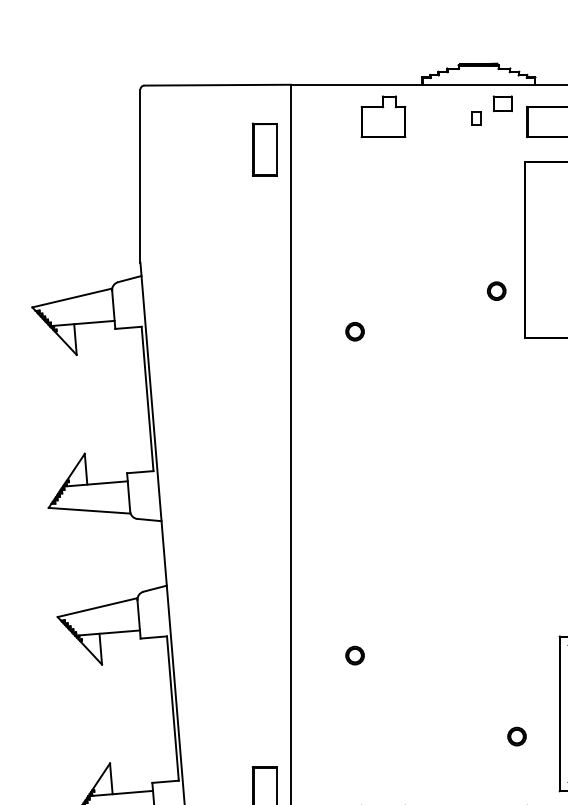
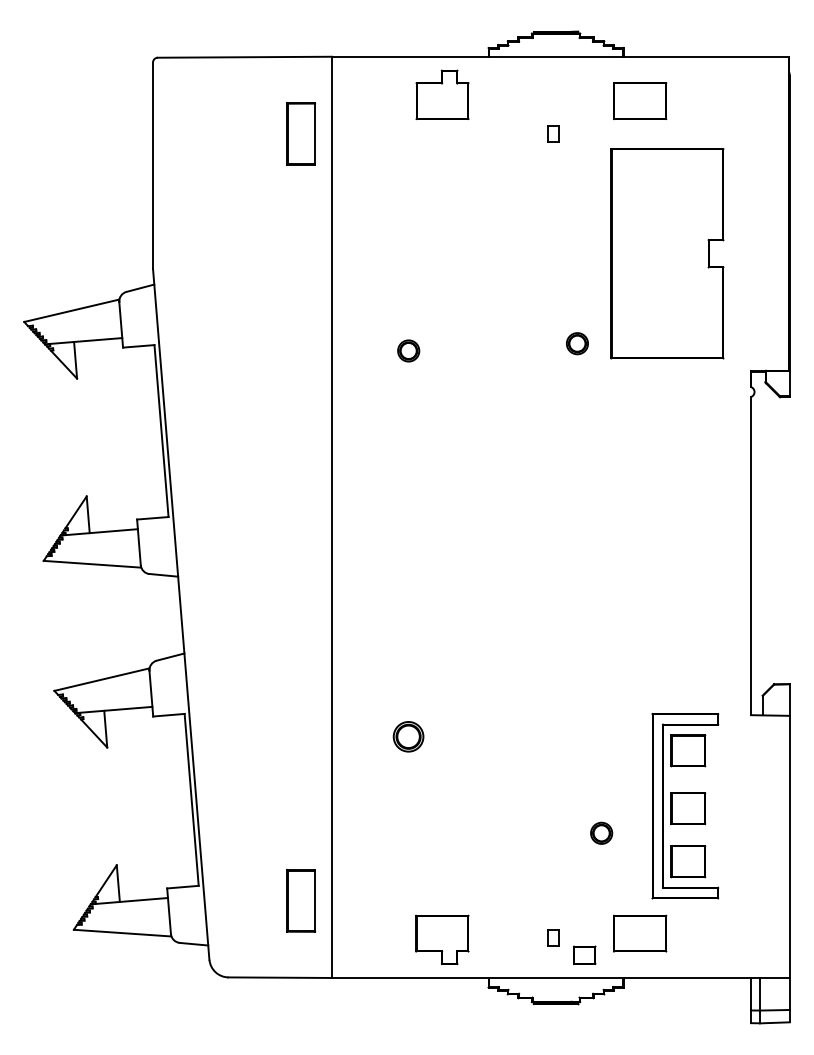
part: (502, 103) -> (584, 79), removed
part: (476, 118) -> (553, 133), moved
part: (496, 291) -> (577, 343), moved
part: (354, 655) -> (408, 736), size x1.4

